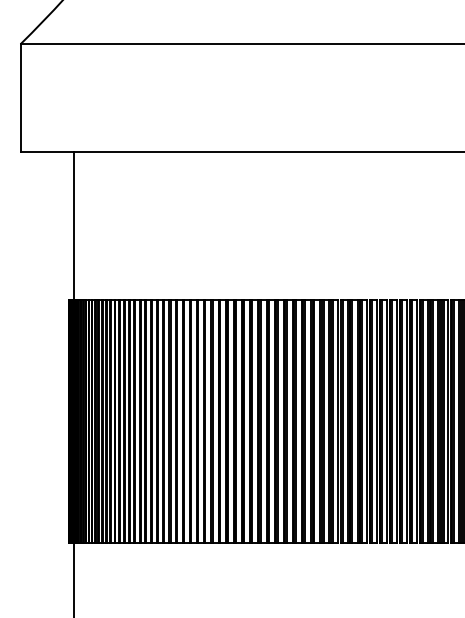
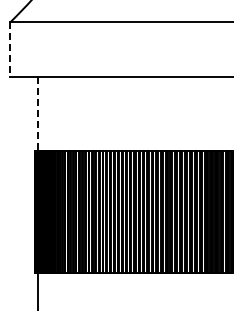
line: (20, 98) -> (10, 49), solid -> dashed
line: (74, 227) -> (37, 114), solid -> dashed

